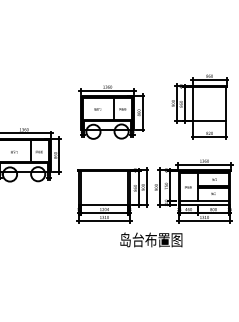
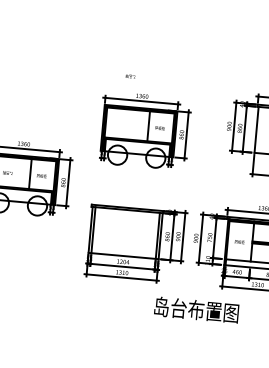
text: (97, 109) -> (130, 76), moved
text: (151, 239) -> (196, 309), moved

